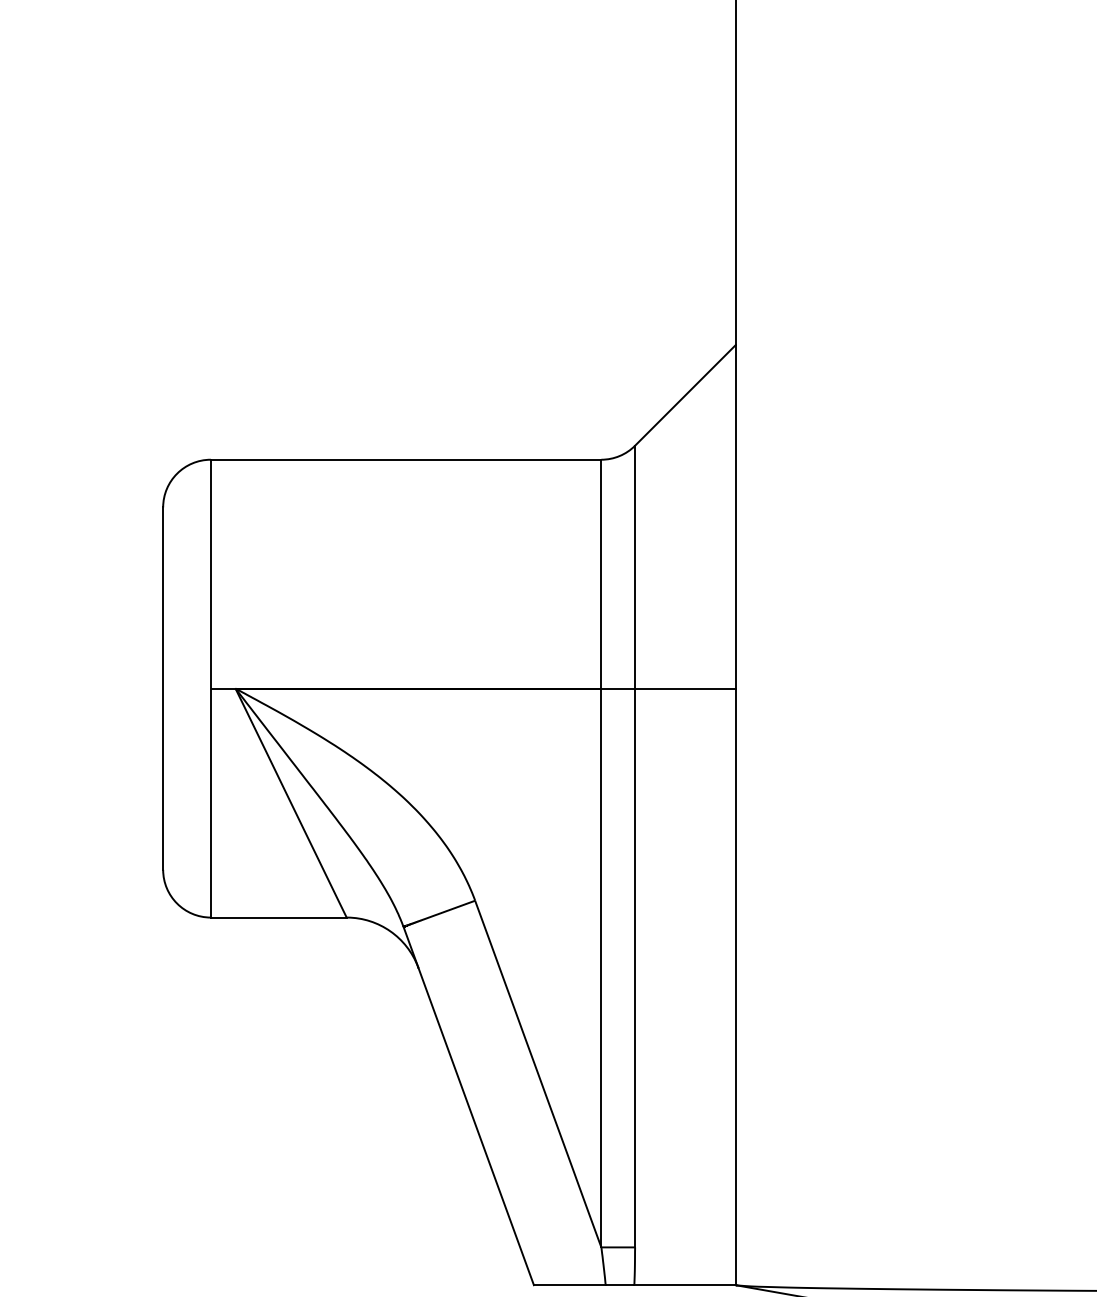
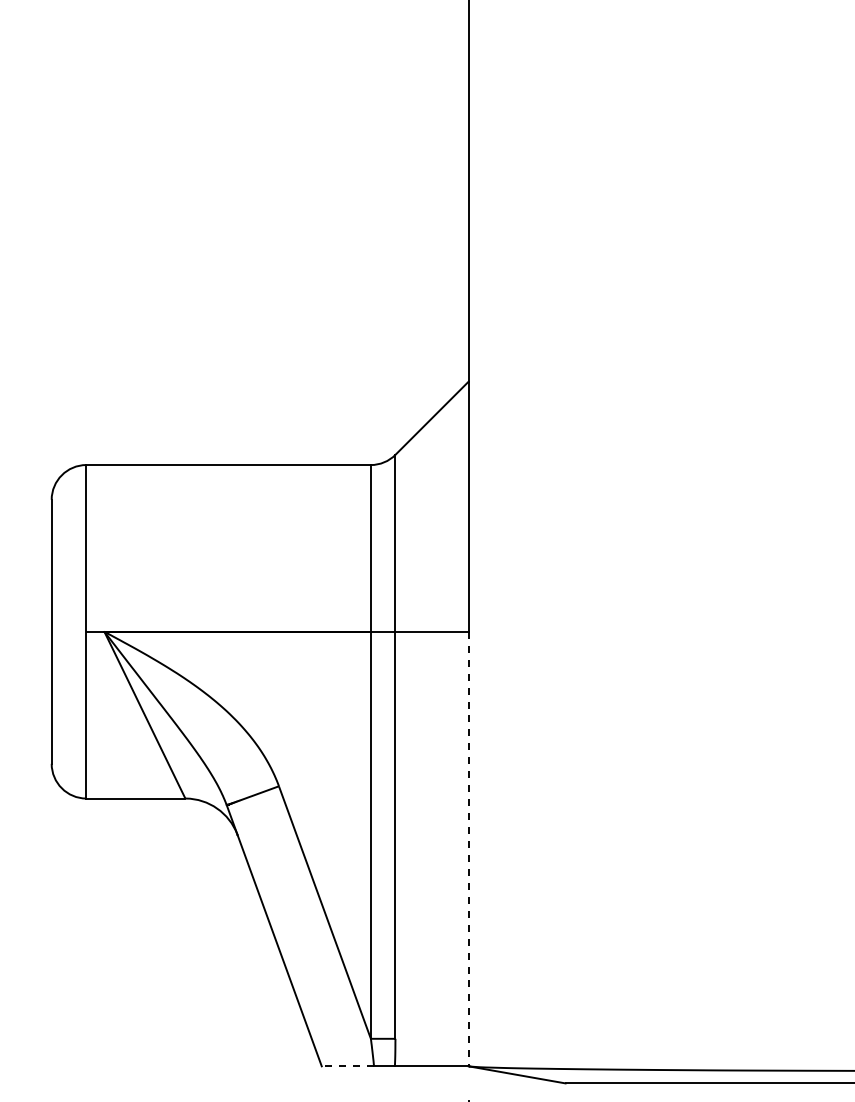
line: (735, 987) -> (468, 849), solid -> dashed
line: (569, 1285) -> (347, 1066), solid -> dashed

